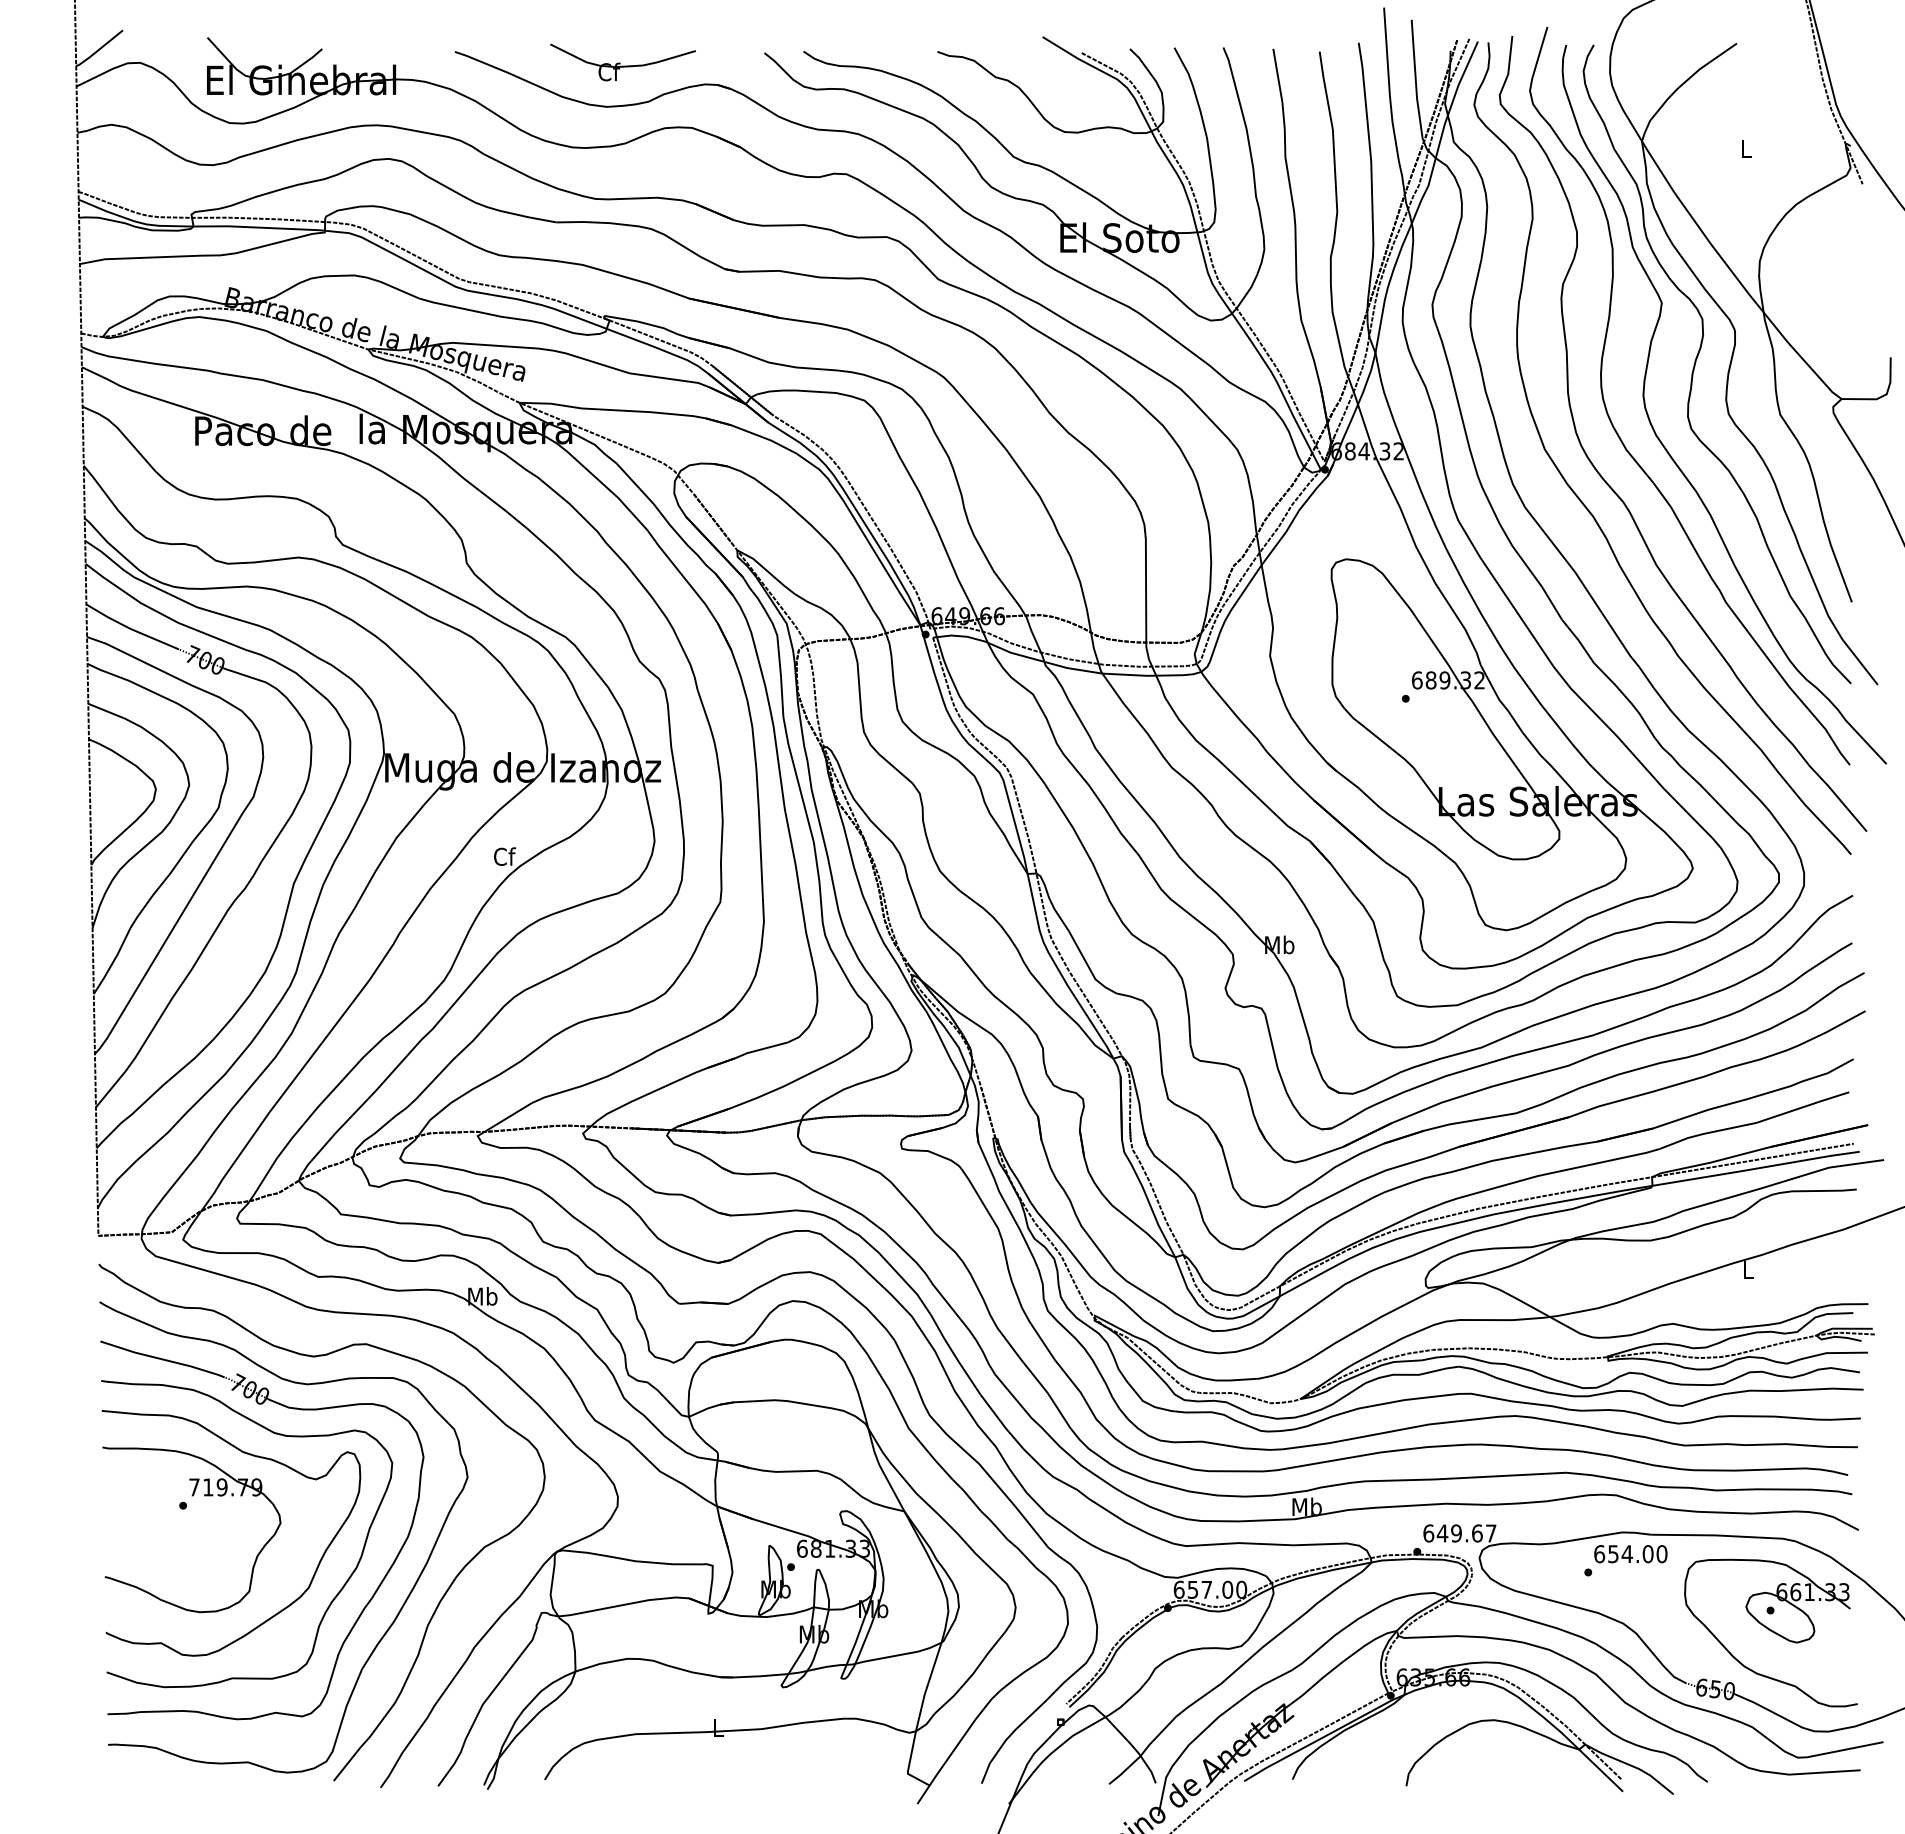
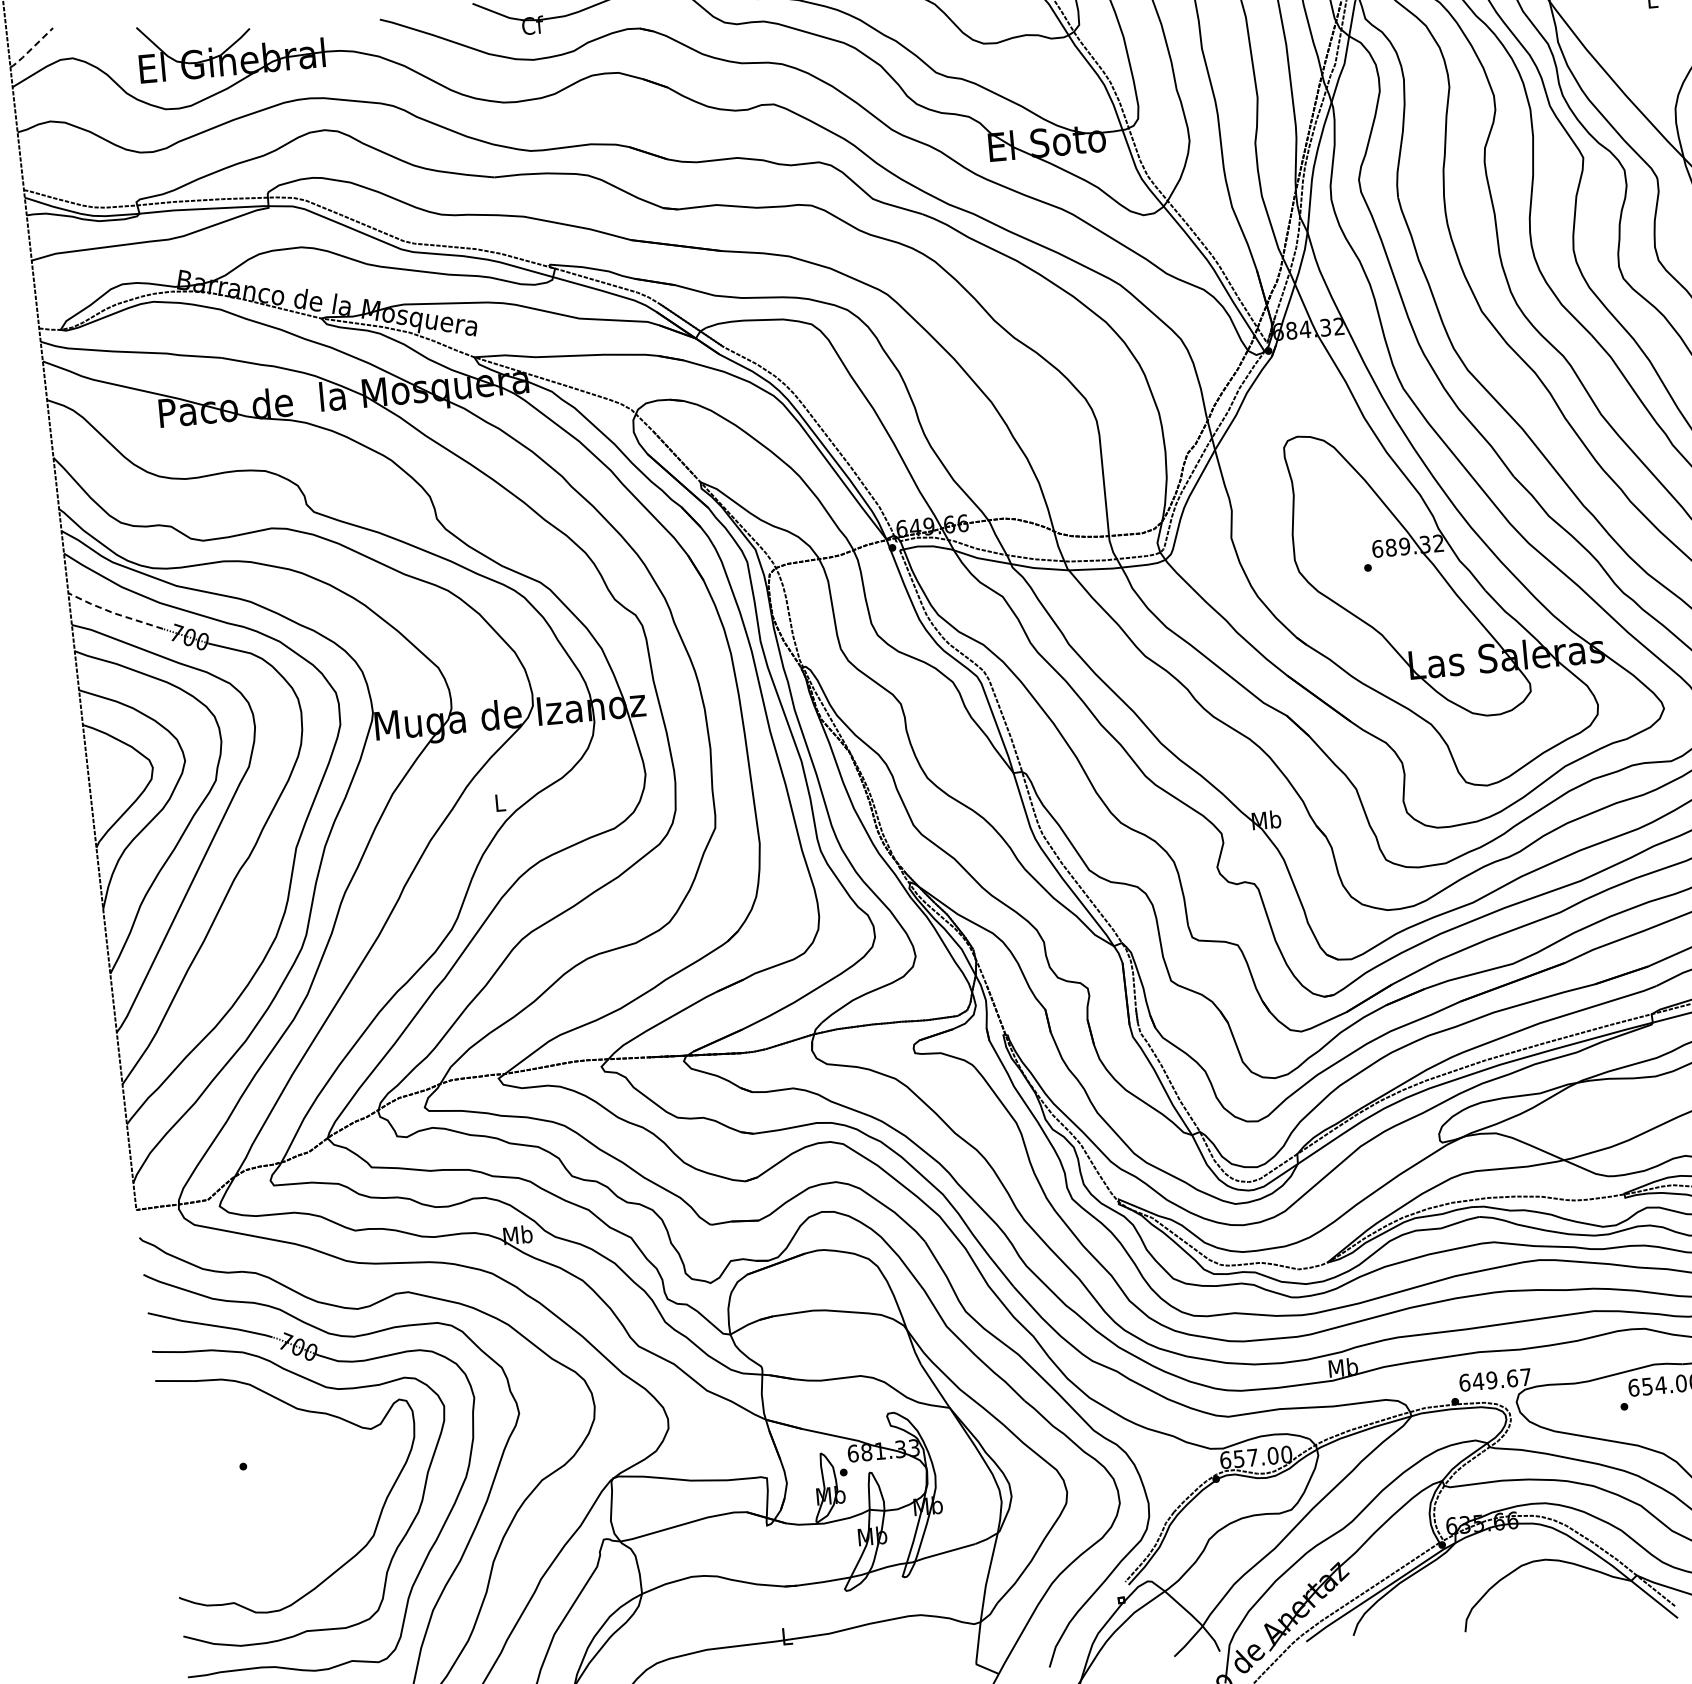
line: (99, 49) -> (31, 48), solid -> dashed
line: (130, 628) -> (113, 612), solid -> dashed
text: (505, 856) -> (500, 802), Cf -> L
part: (192, 1496) -> (251, 1456), removed

